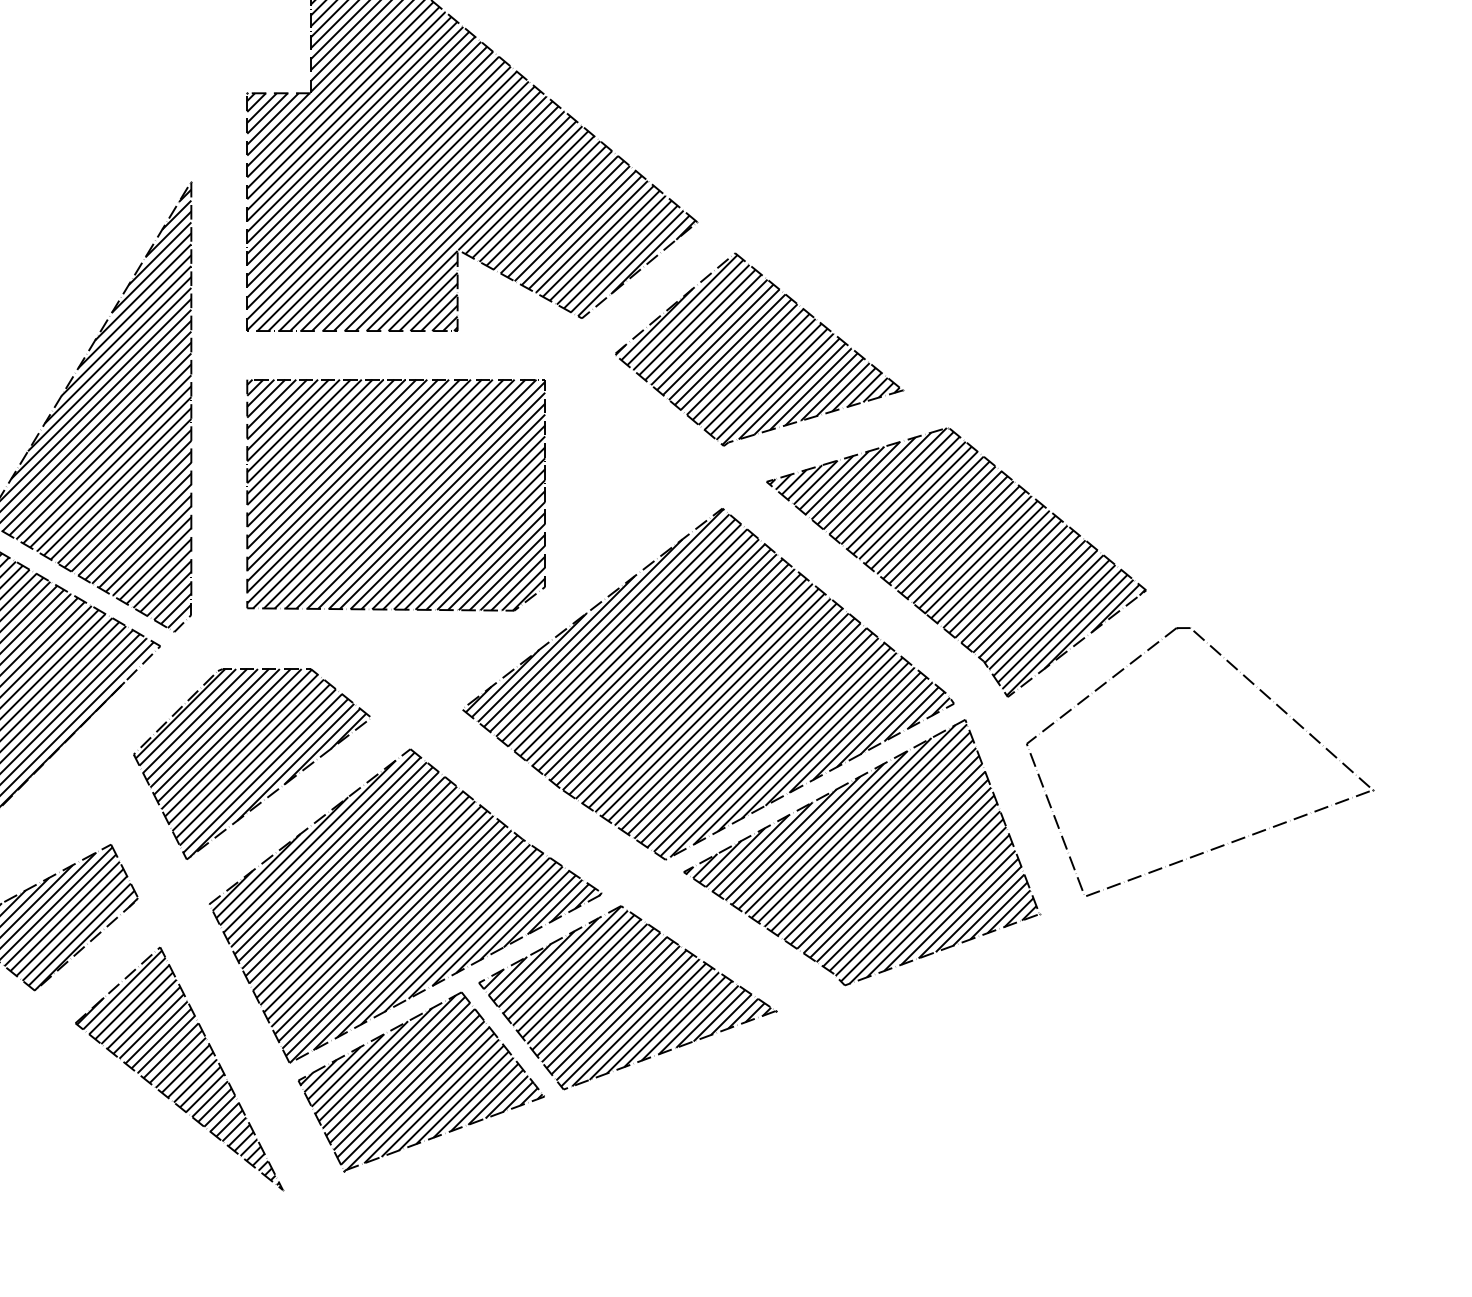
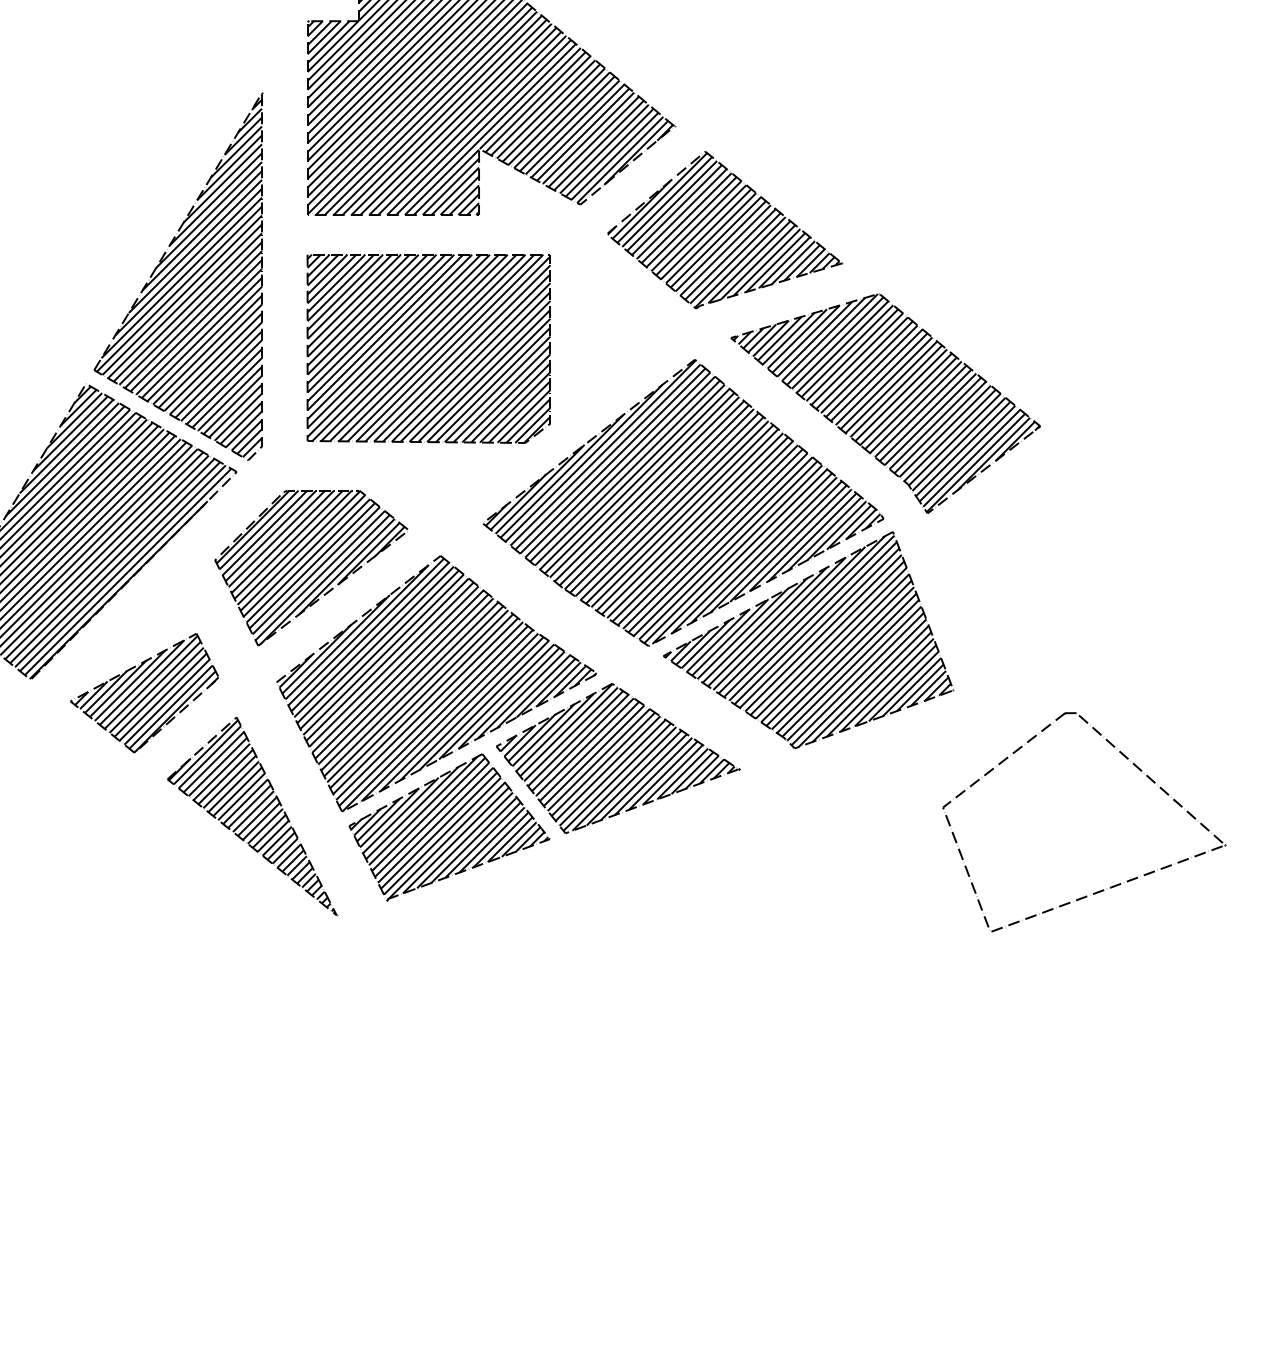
part: (1232, 840) -> (1110, 886), moved

